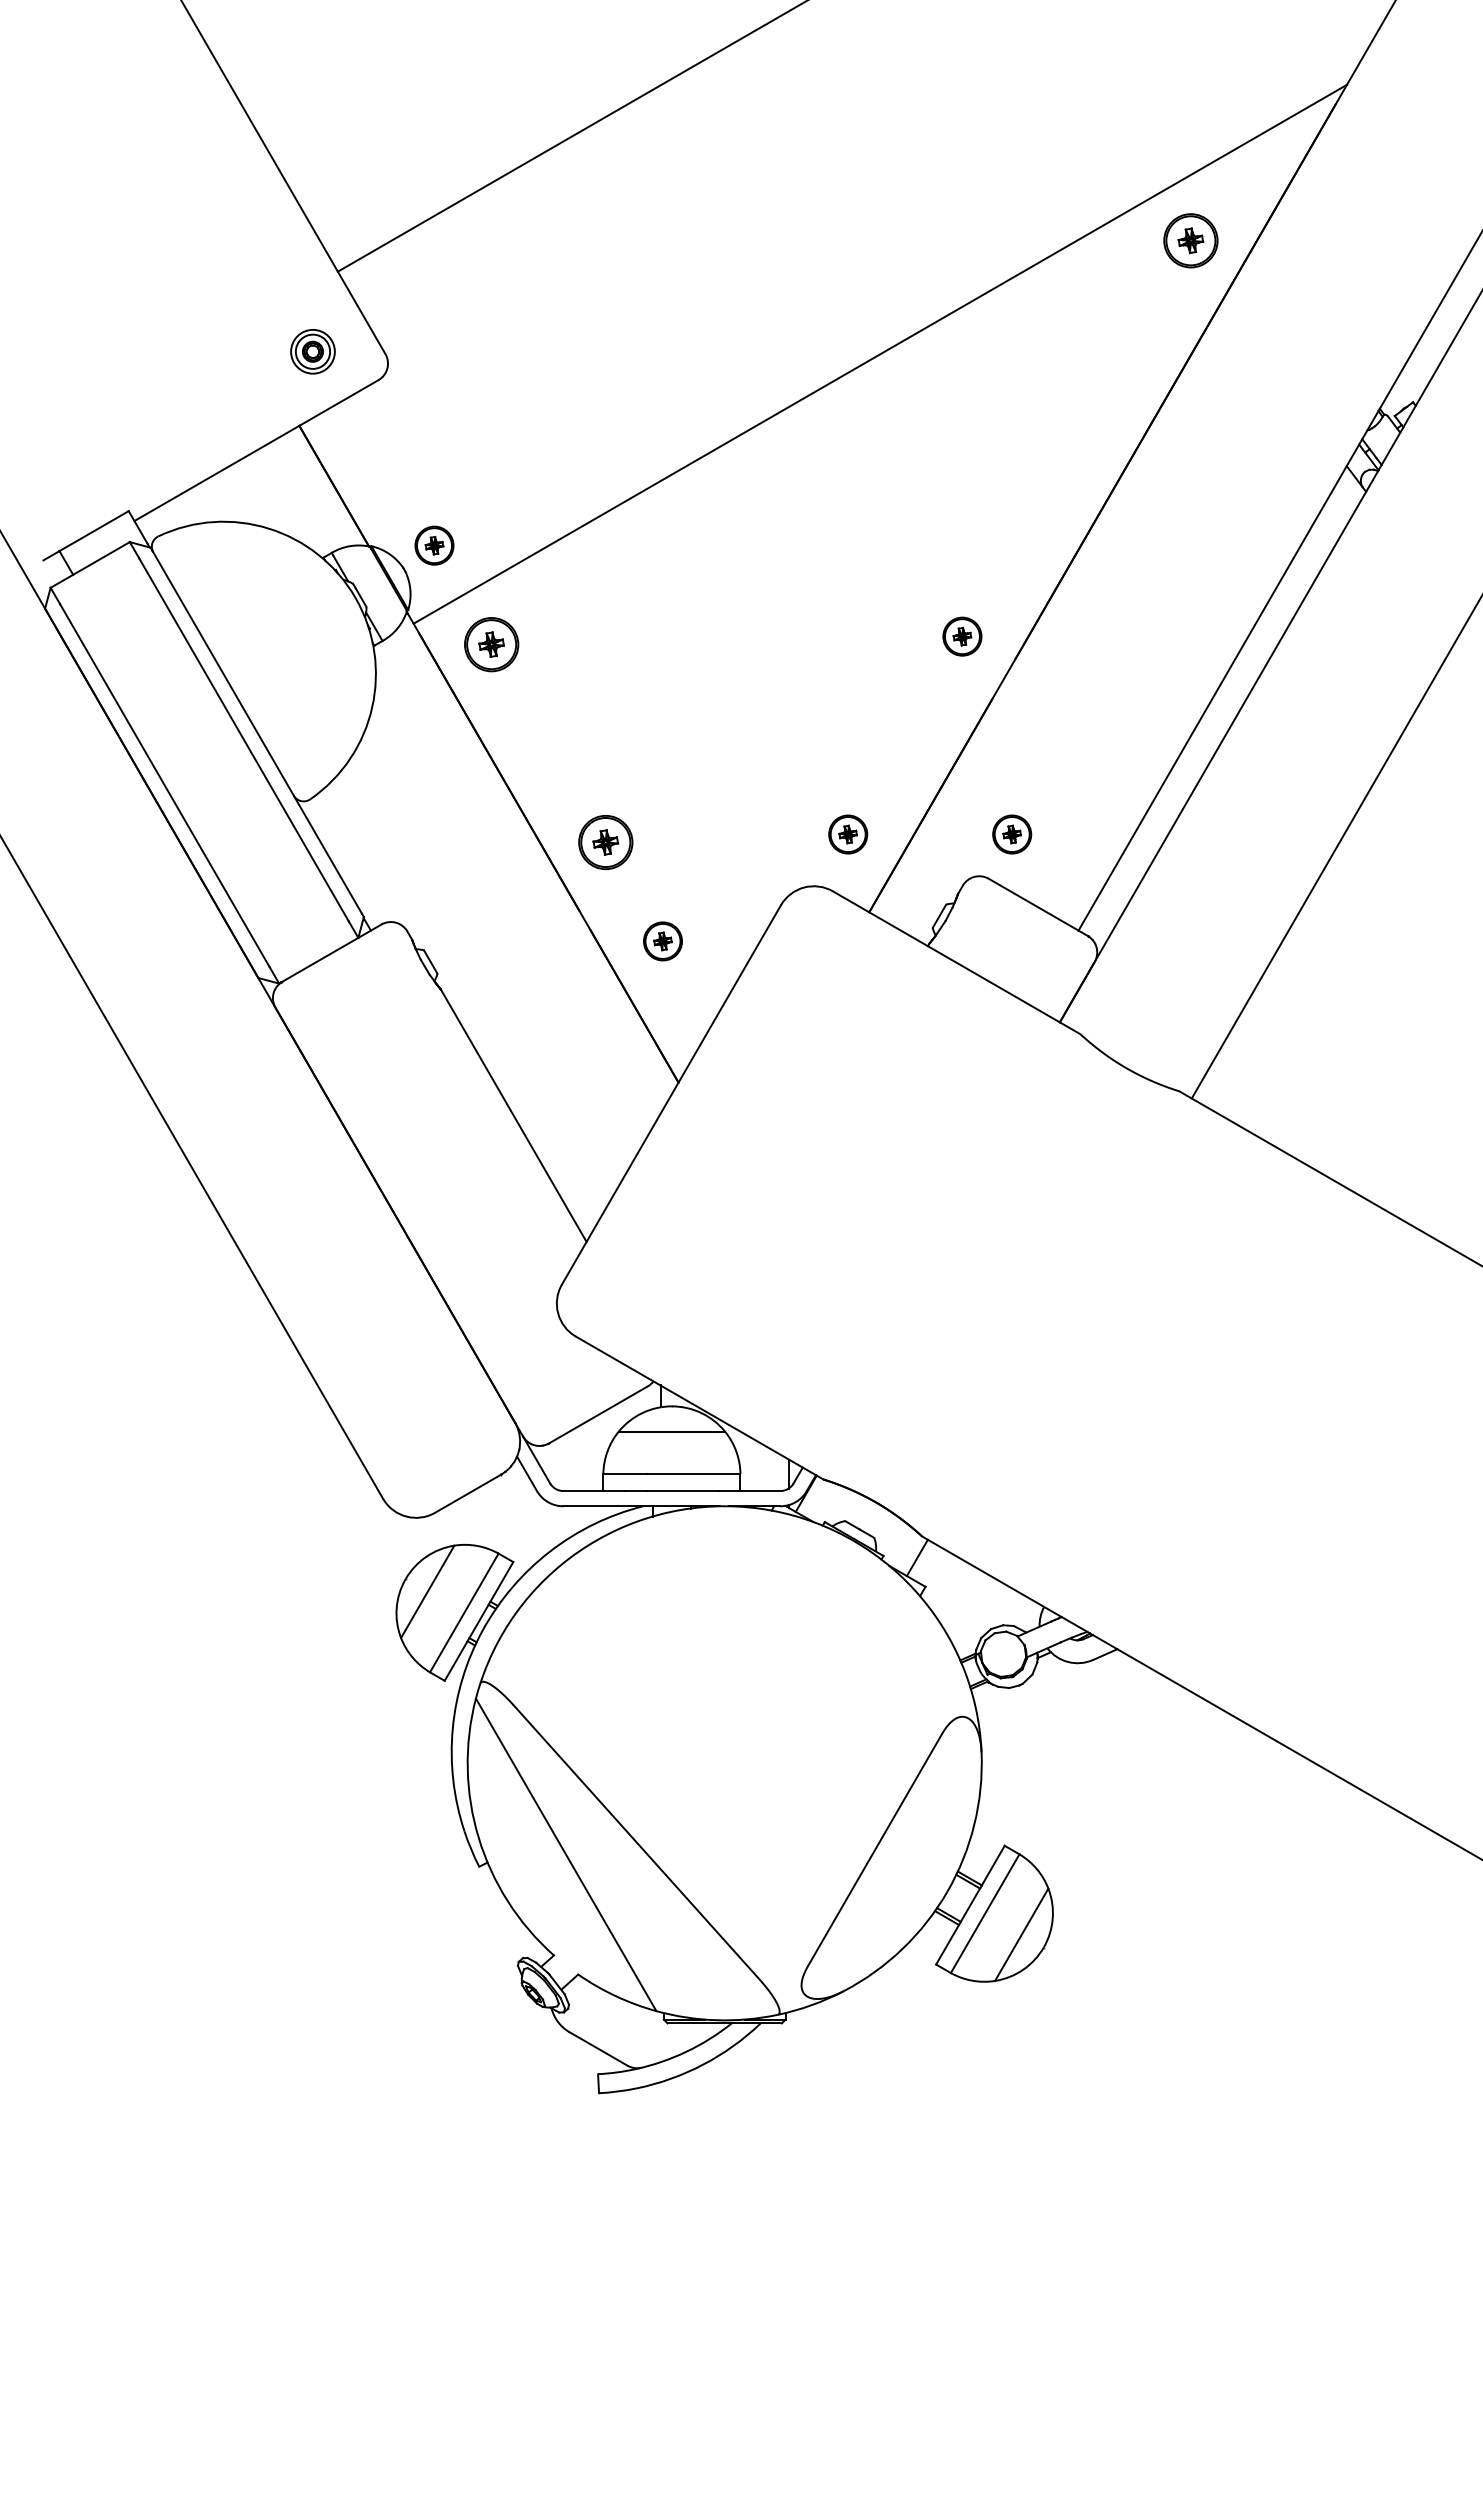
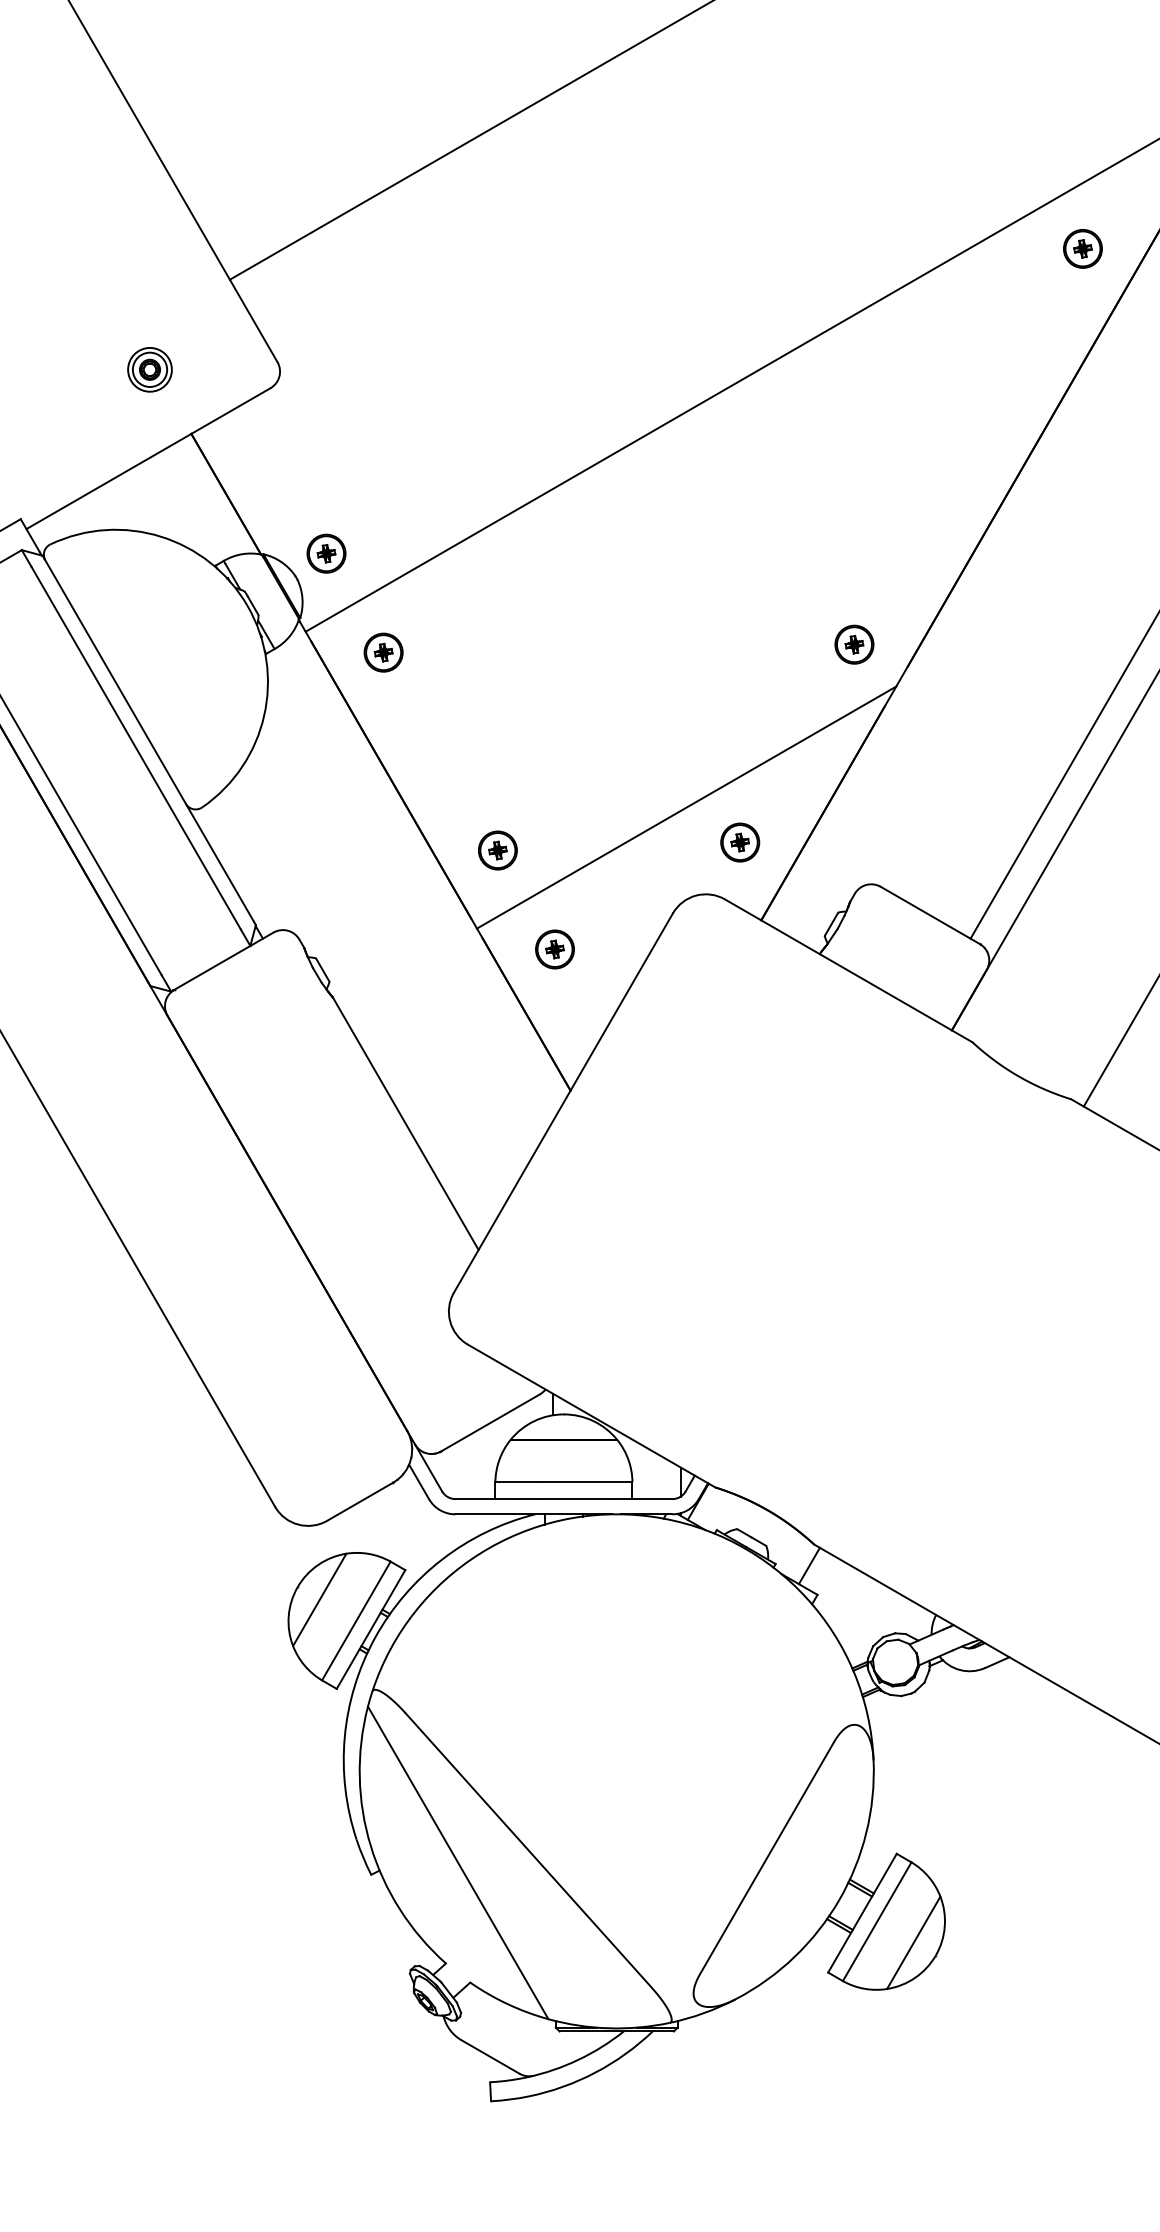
part: (1190, 240) -> (1082, 248), size x0.71
part: (312, 351) -> (149, 369), moved
part: (491, 644) -> (383, 652), size x0.71
line: (794, 799) -> (686, 807), added
part: (1012, 834) -> (904, 842), removed
part: (605, 842) -> (497, 850), size x0.71

